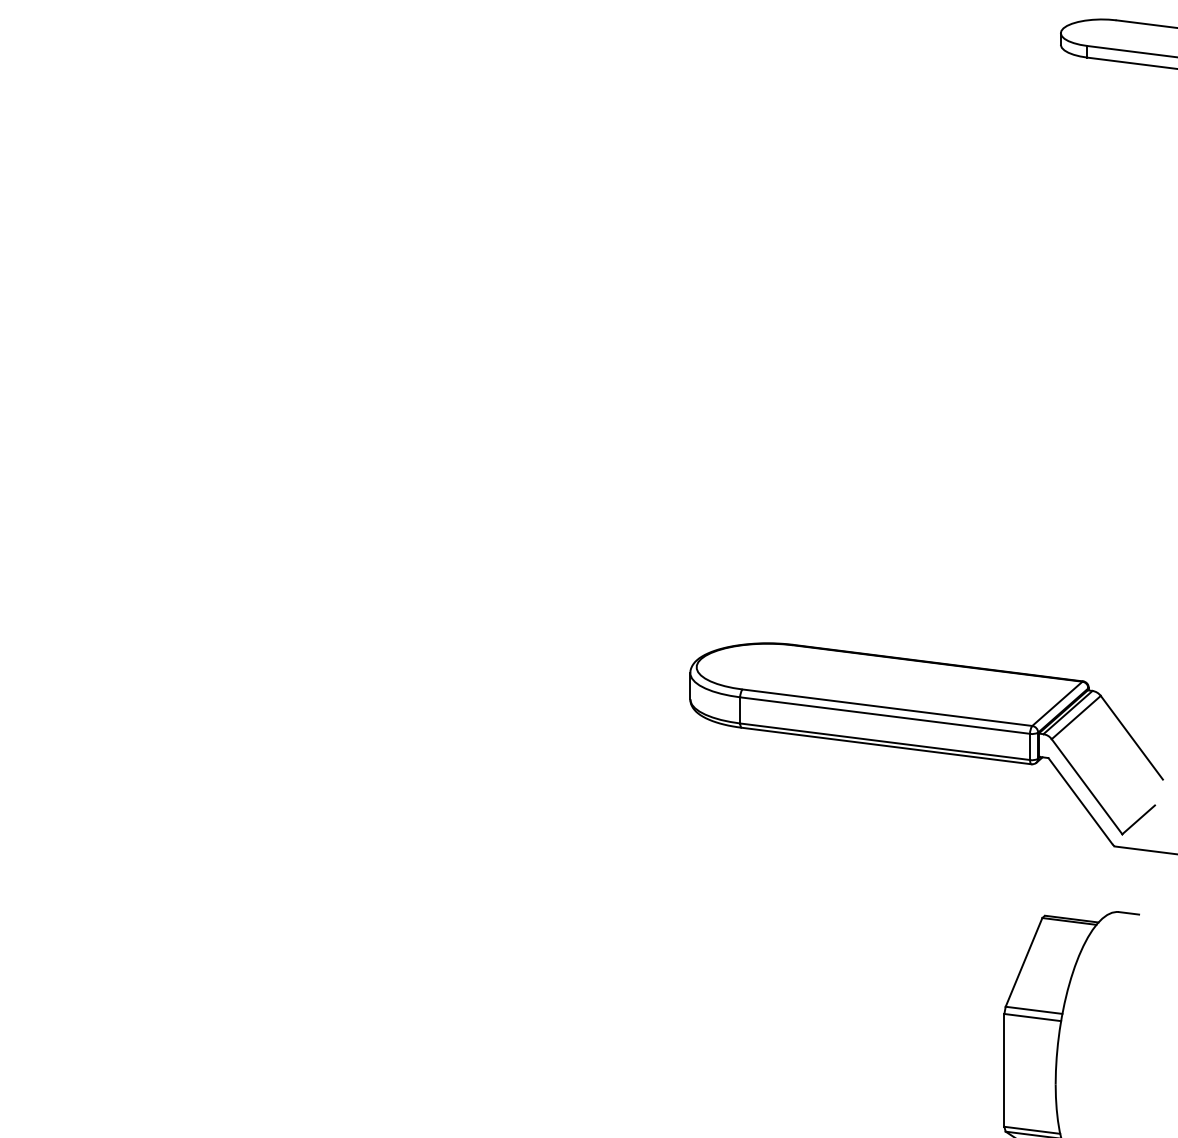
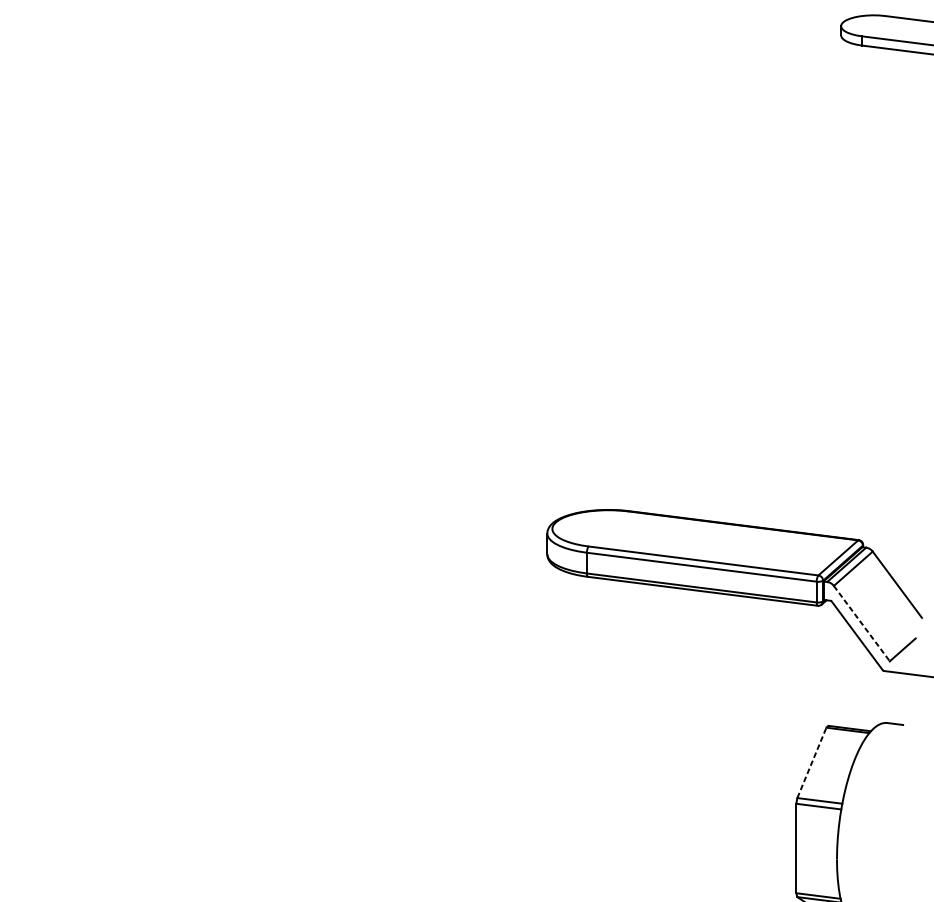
line: (1087, 787) -> (862, 624), solid -> dashed
line: (1024, 961) -> (812, 762), solid -> dashed

